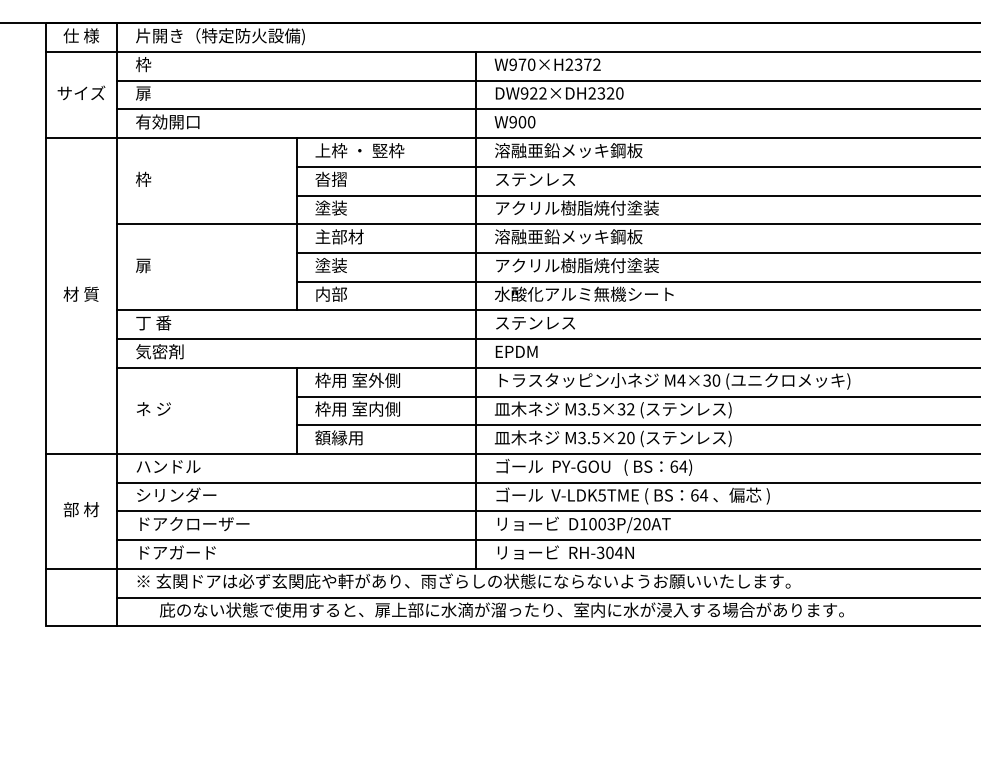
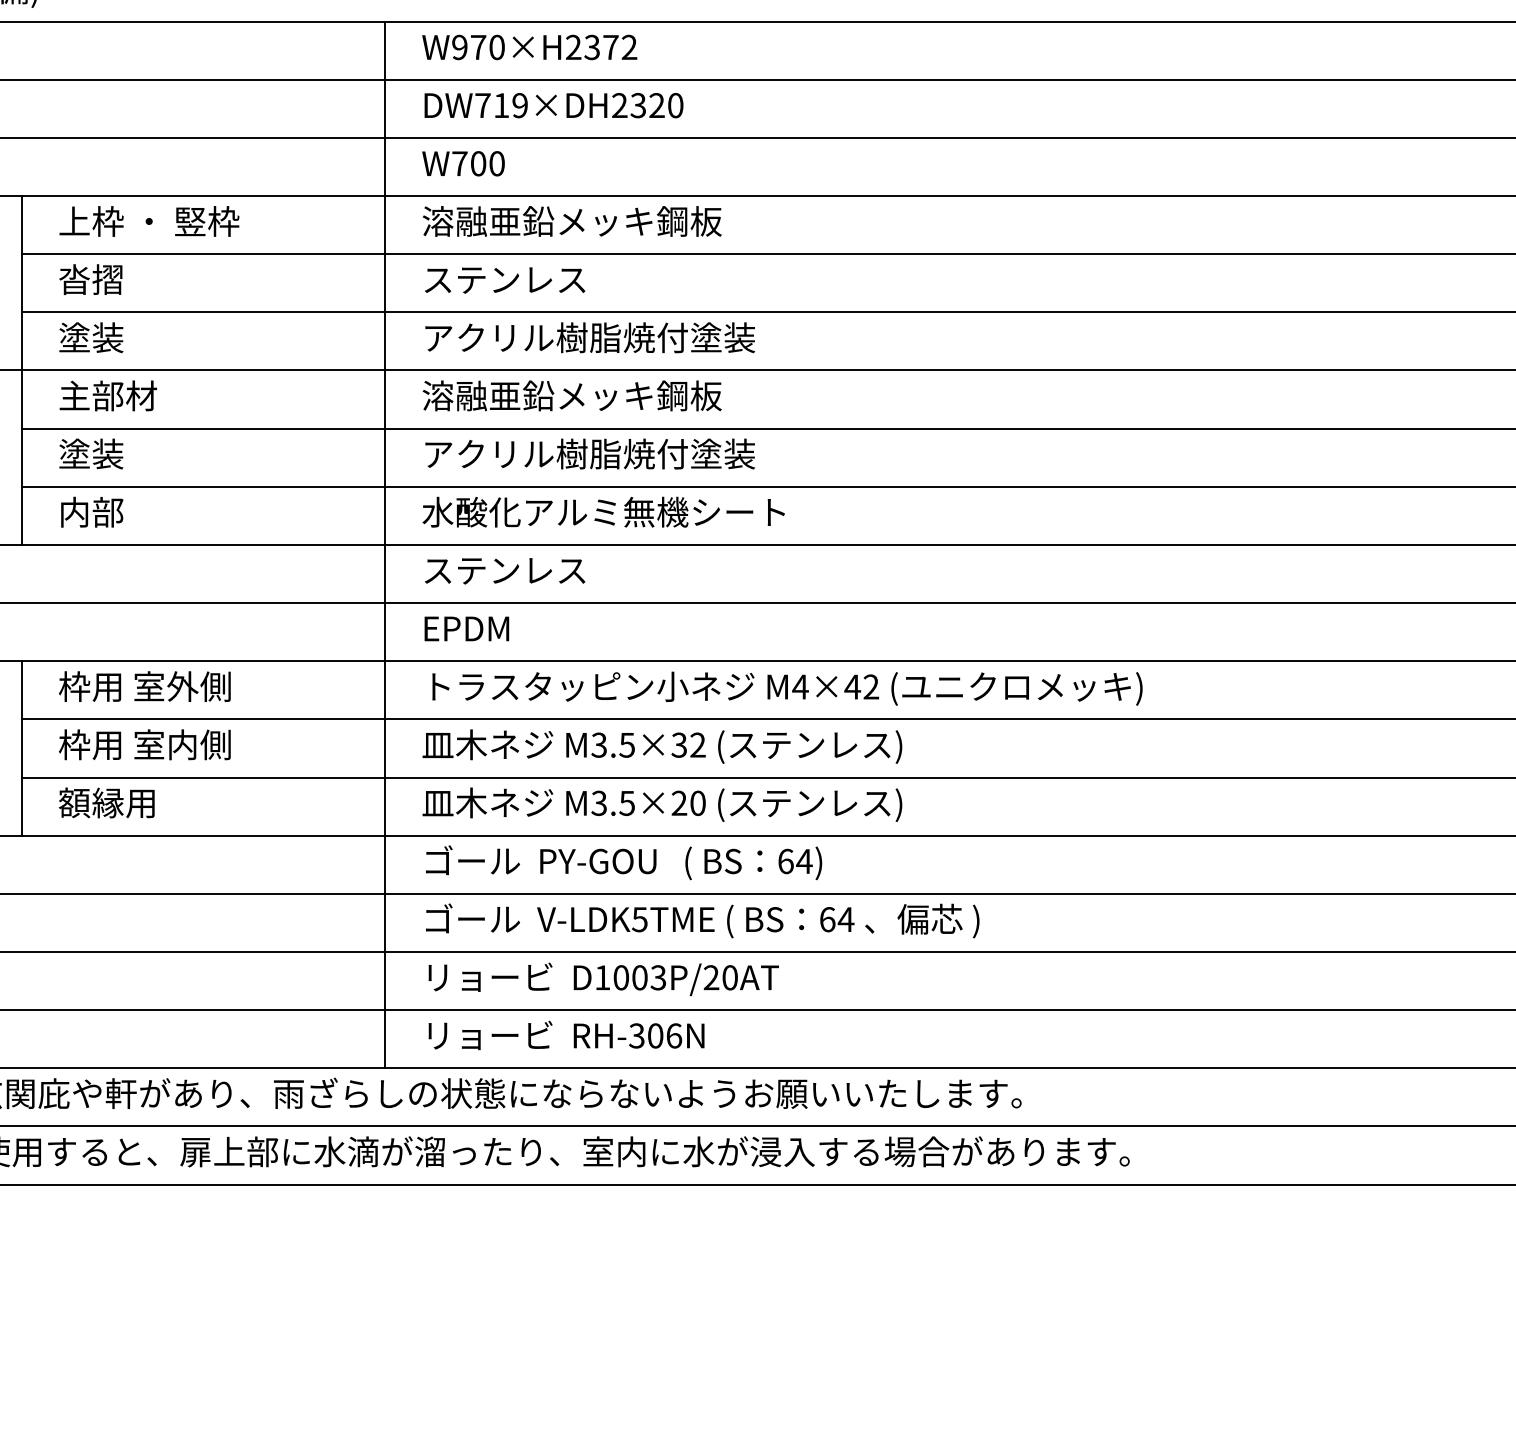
text: (533, 93) -> (500, 105), DW922×DH2320 -> DW719×DH2320
text: (513, 122) -> (460, 164), W900 -> W700
text: (711, 380) -> (861, 686), M4×30 -> M4×42
text: (619, 552) -> (675, 1035), RH-304N -> RH-306N

